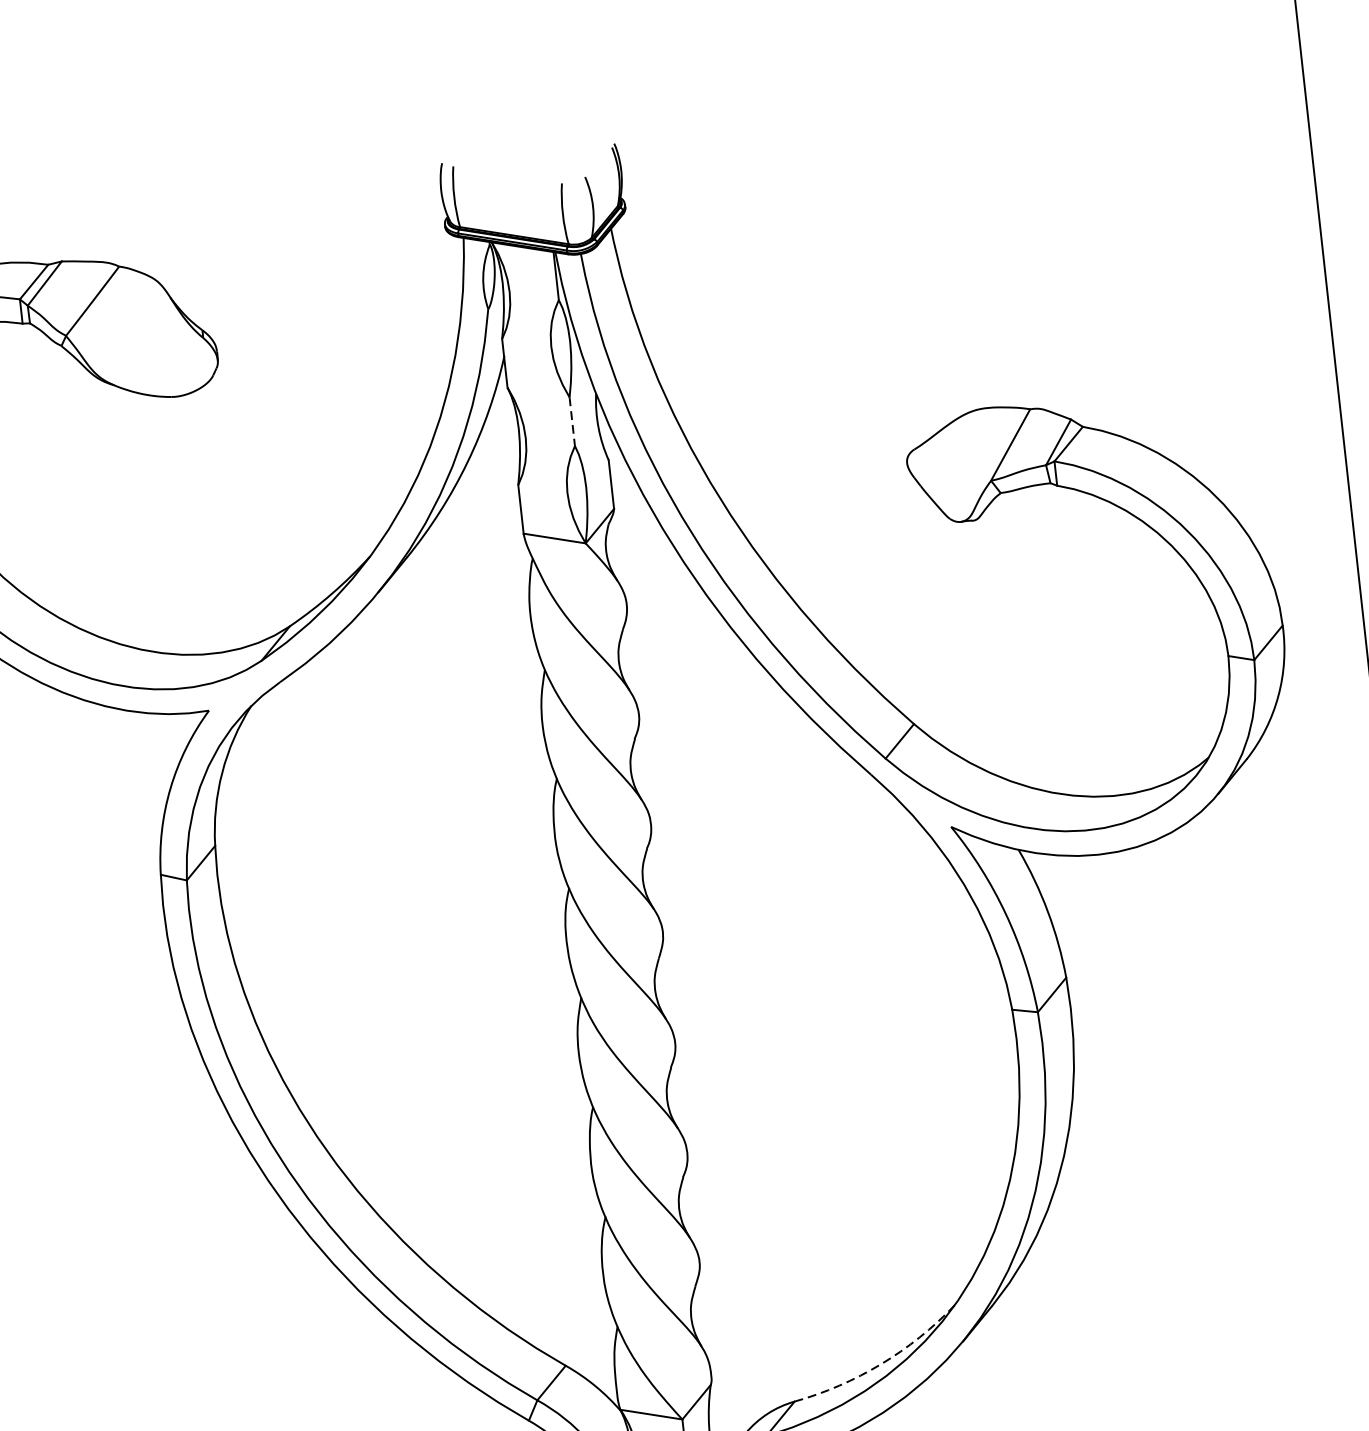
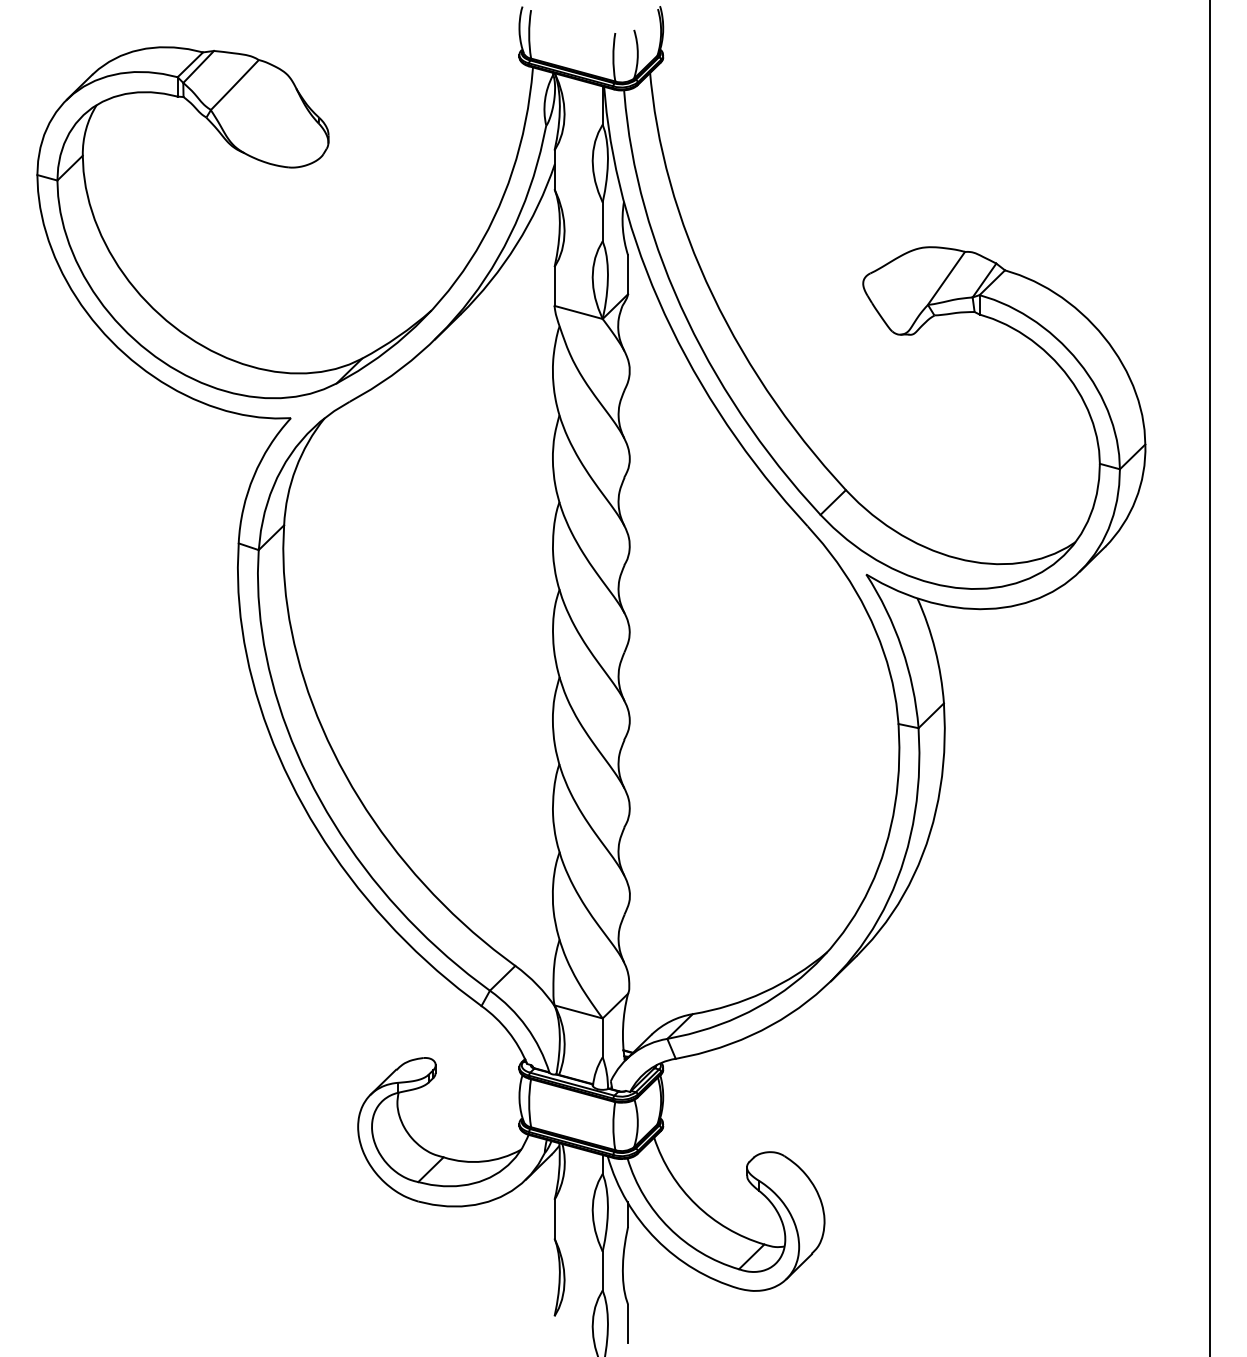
line: (572, 422) -> (602, 222), dashed -> solid
arc: (881, 1364) -> (764, 992), dashed -> solid

